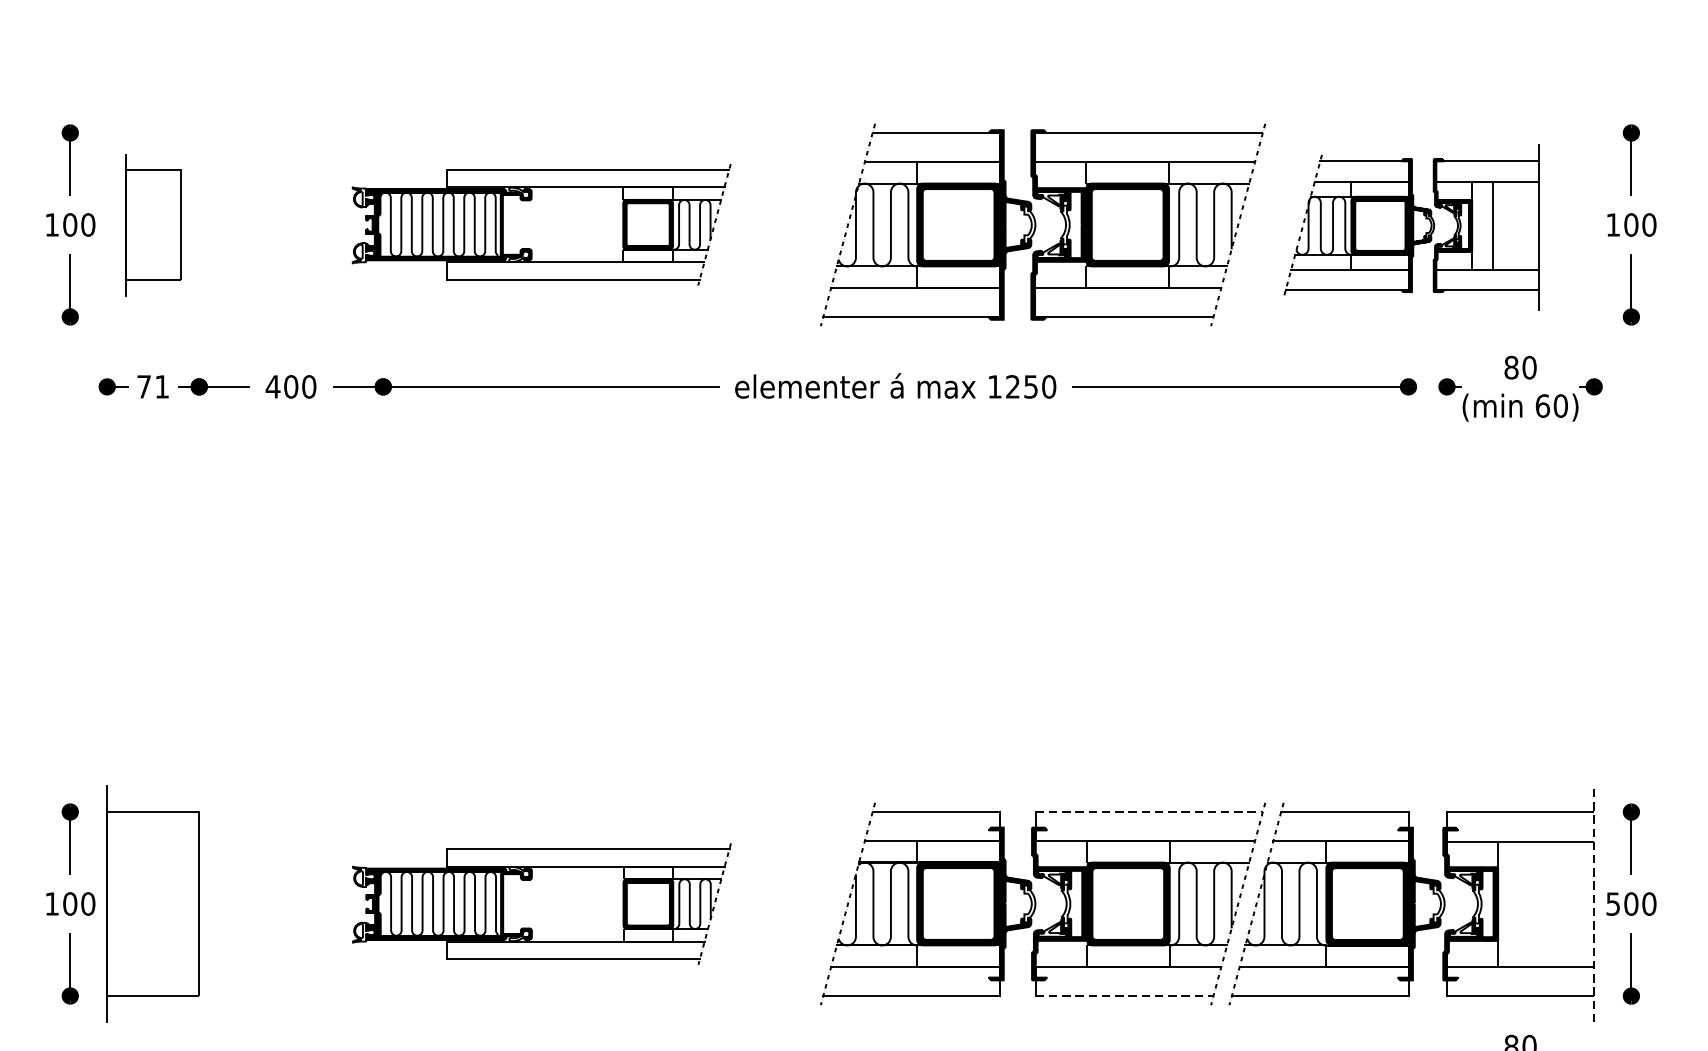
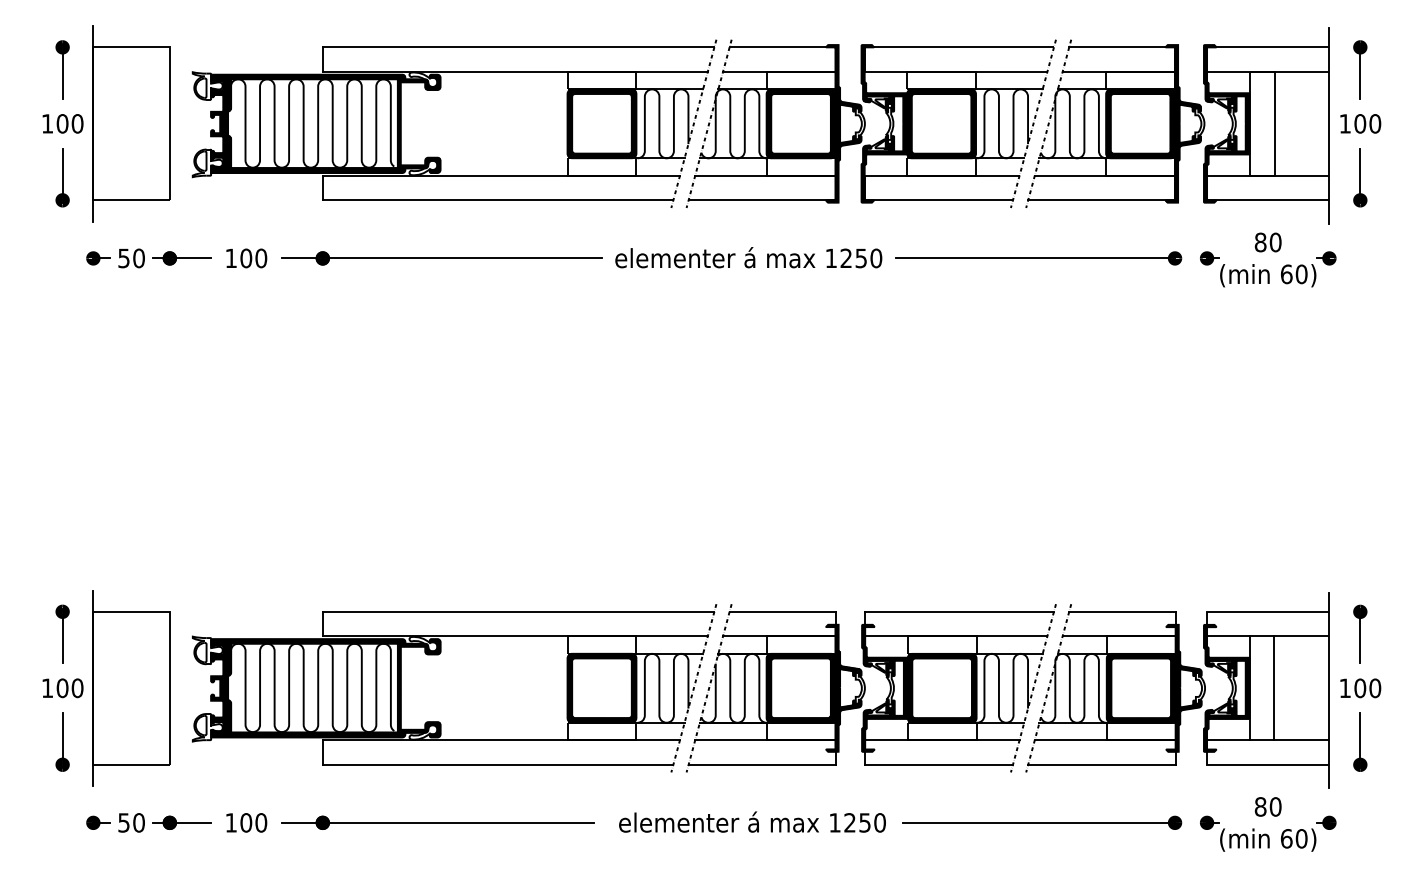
part: (153, 224) -> (131, 123), size x1.67
part: (541, 224) -> (454, 123), size x1.67
part: (1411, 226) -> (1177, 125), size x1.43
text: (273, 385) -> (231, 257), 400 -> 100
text: (153, 386) -> (131, 258), 71 -> 50
line: (1150, 811) -> (960, 611), dashed -> solid
part: (541, 904) -> (454, 688), size x1.67
line: (1528, 904) -> (1274, 688), added
text: (1612, 904) -> (1344, 688), 500 -> 100
line: (1594, 906) -> (1329, 690), dashed -> solid
line: (1125, 995) -> (939, 764), dashed -> solid

